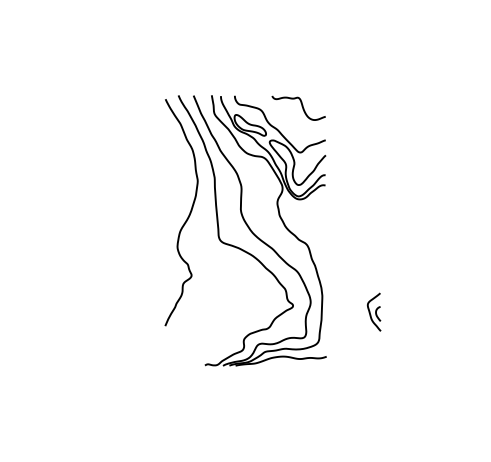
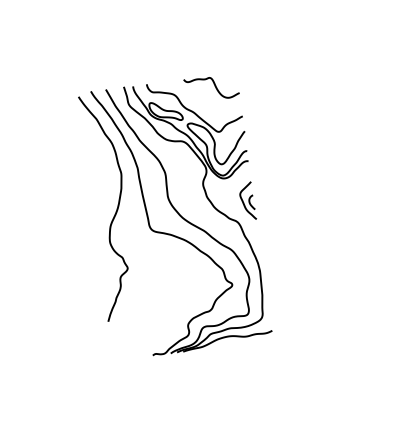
part: (373, 311) -> (246, 200), moved

